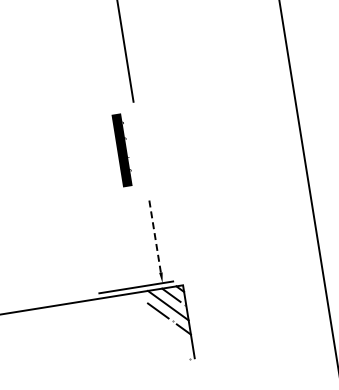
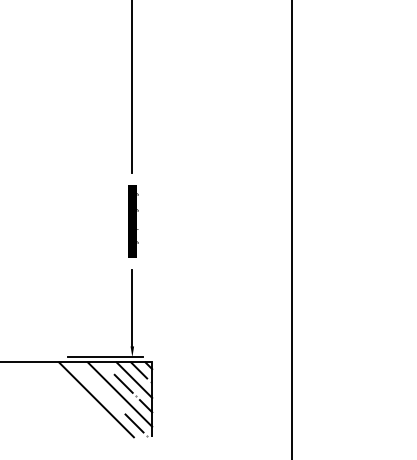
text: (123, 150) -> (133, 221), moved
line: (154, 234) -> (132, 307), dashed -> solid
line: (155, 322) -> (119, 394), added
line: (133, 330) -> (96, 399), added
line: (175, 348) -> (134, 423), added

